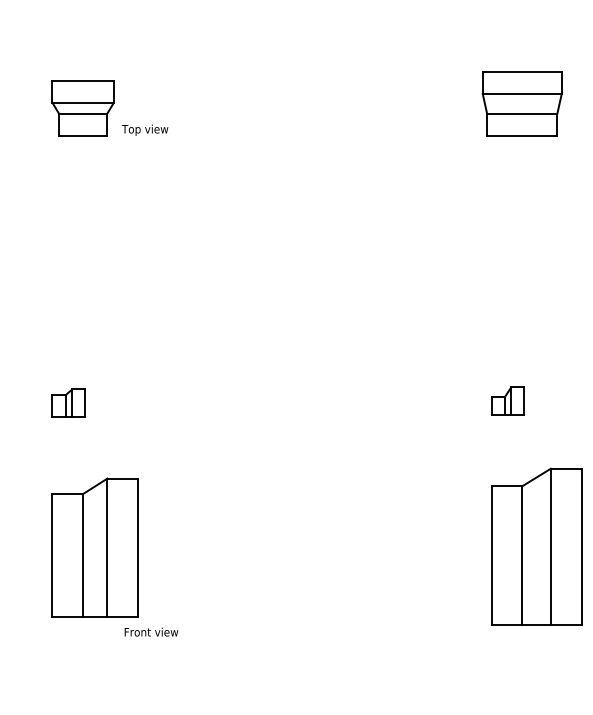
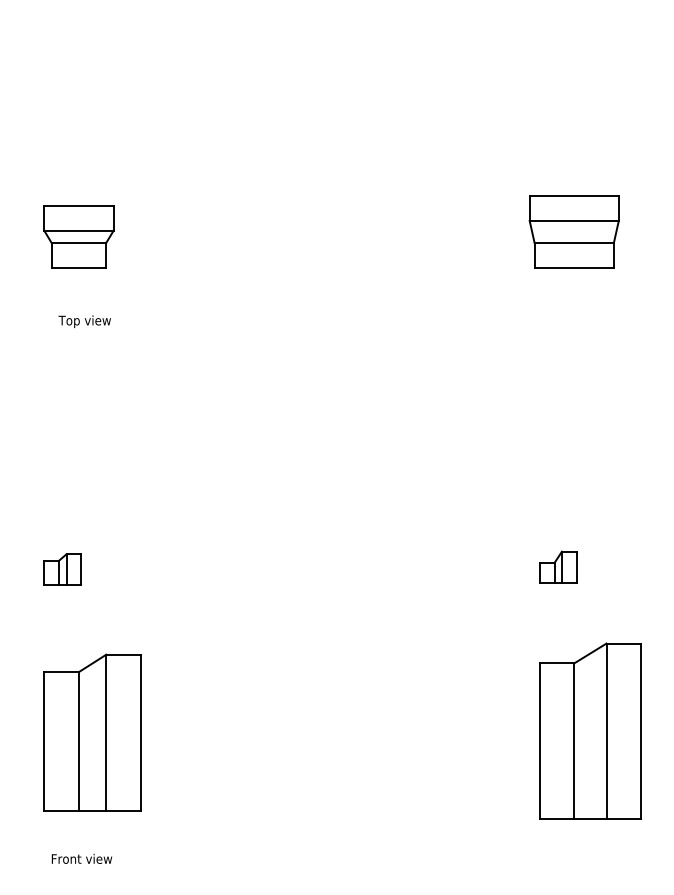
text: (144, 130) -> (84, 321), moved
text: (151, 631) -> (81, 858), moved

